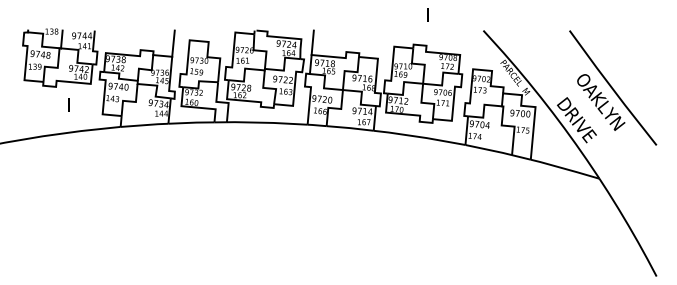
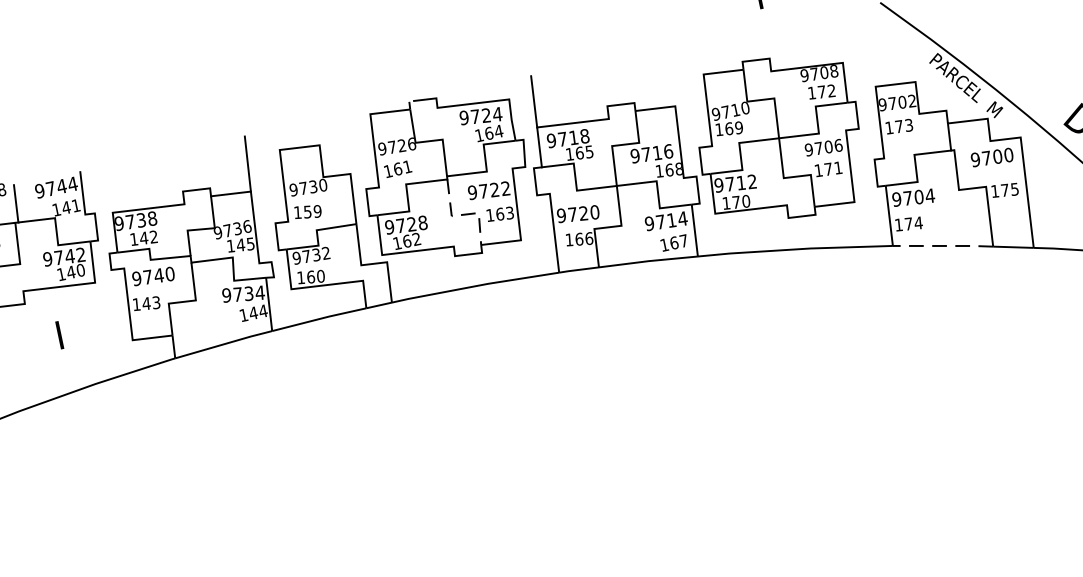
line: (269, 88) -> (464, 214), solid -> dashed
line: (489, 150) -> (944, 246), solid -> dashed

